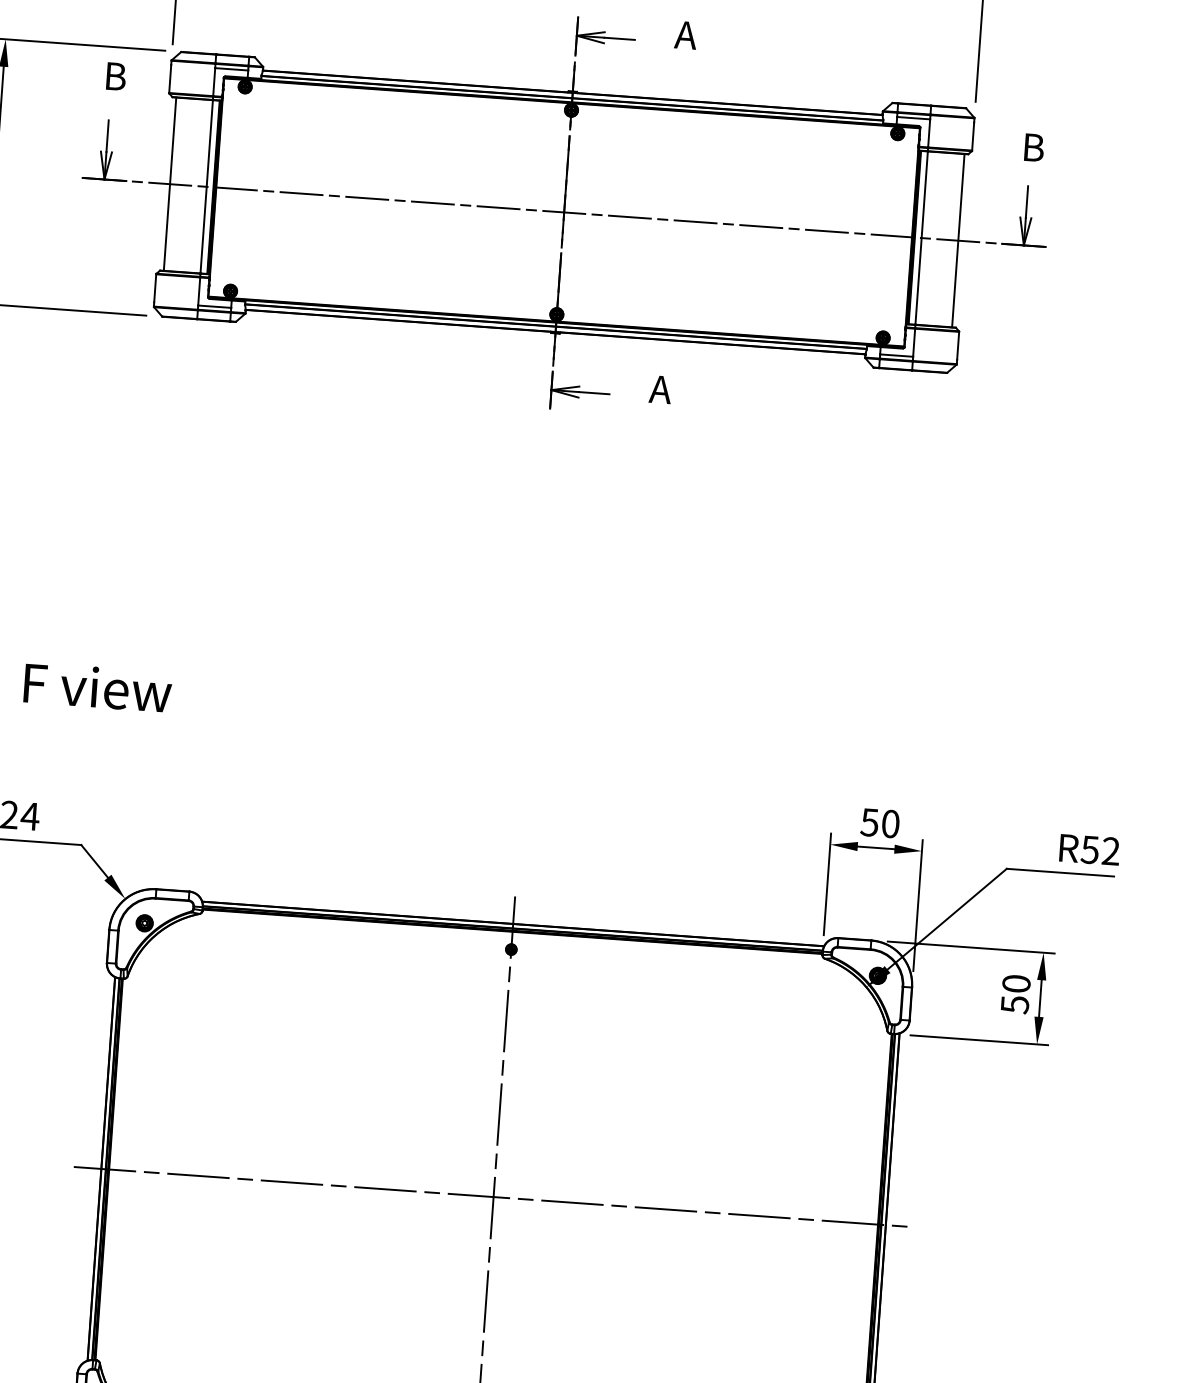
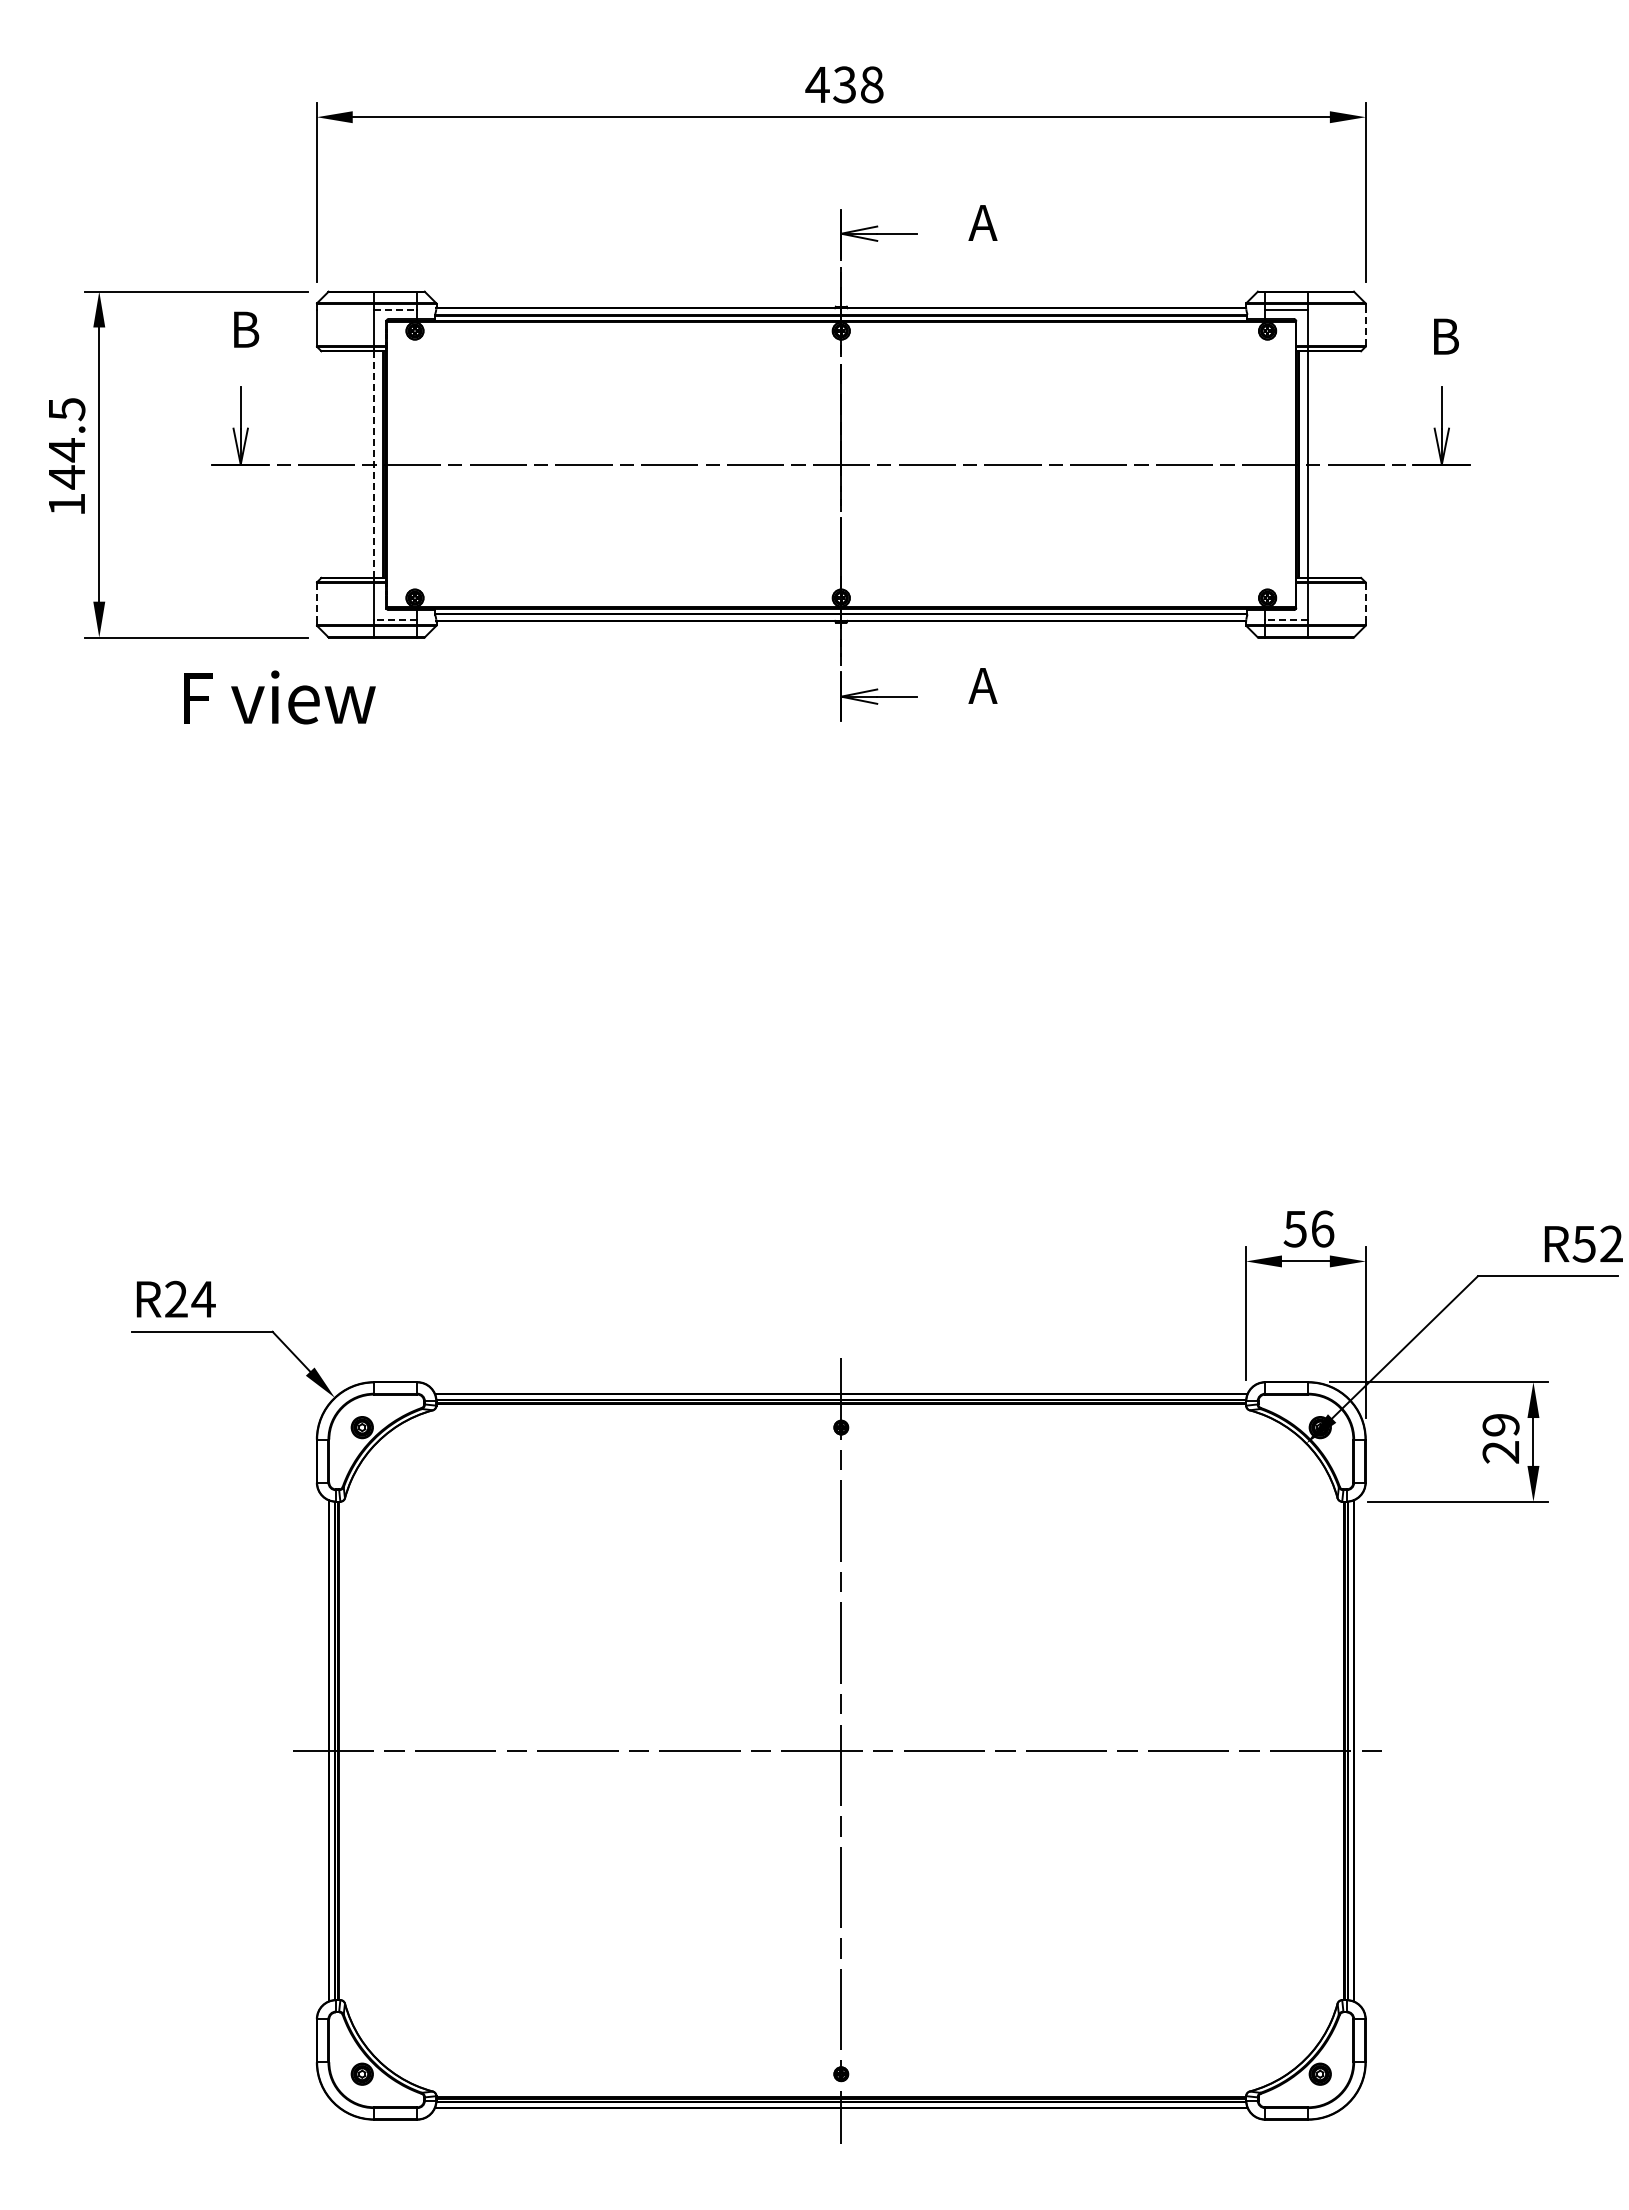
line: (231, 69) -> (395, 309), solid -> dashed
line: (972, 136) -> (1365, 327), solid -> dashed
line: (170, 184) -> (326, 464), removed
line: (206, 186) -> (374, 464), solid -> dashed
line: (958, 240) -> (1356, 464), removed
line: (154, 288) -> (316, 601), solid -> dashed
line: (214, 306) -> (395, 619), solid -> dashed
line: (957, 346) -> (1365, 601), solid -> dashed
line: (896, 355) -> (1286, 619), solid -> dashed
text: (97, 687) -> (279, 697), moved
text: (890, 823) -> (1322, 1228), 50 -> 56
text: (1015, 994) -> (1500, 1438), 50 -> 29

